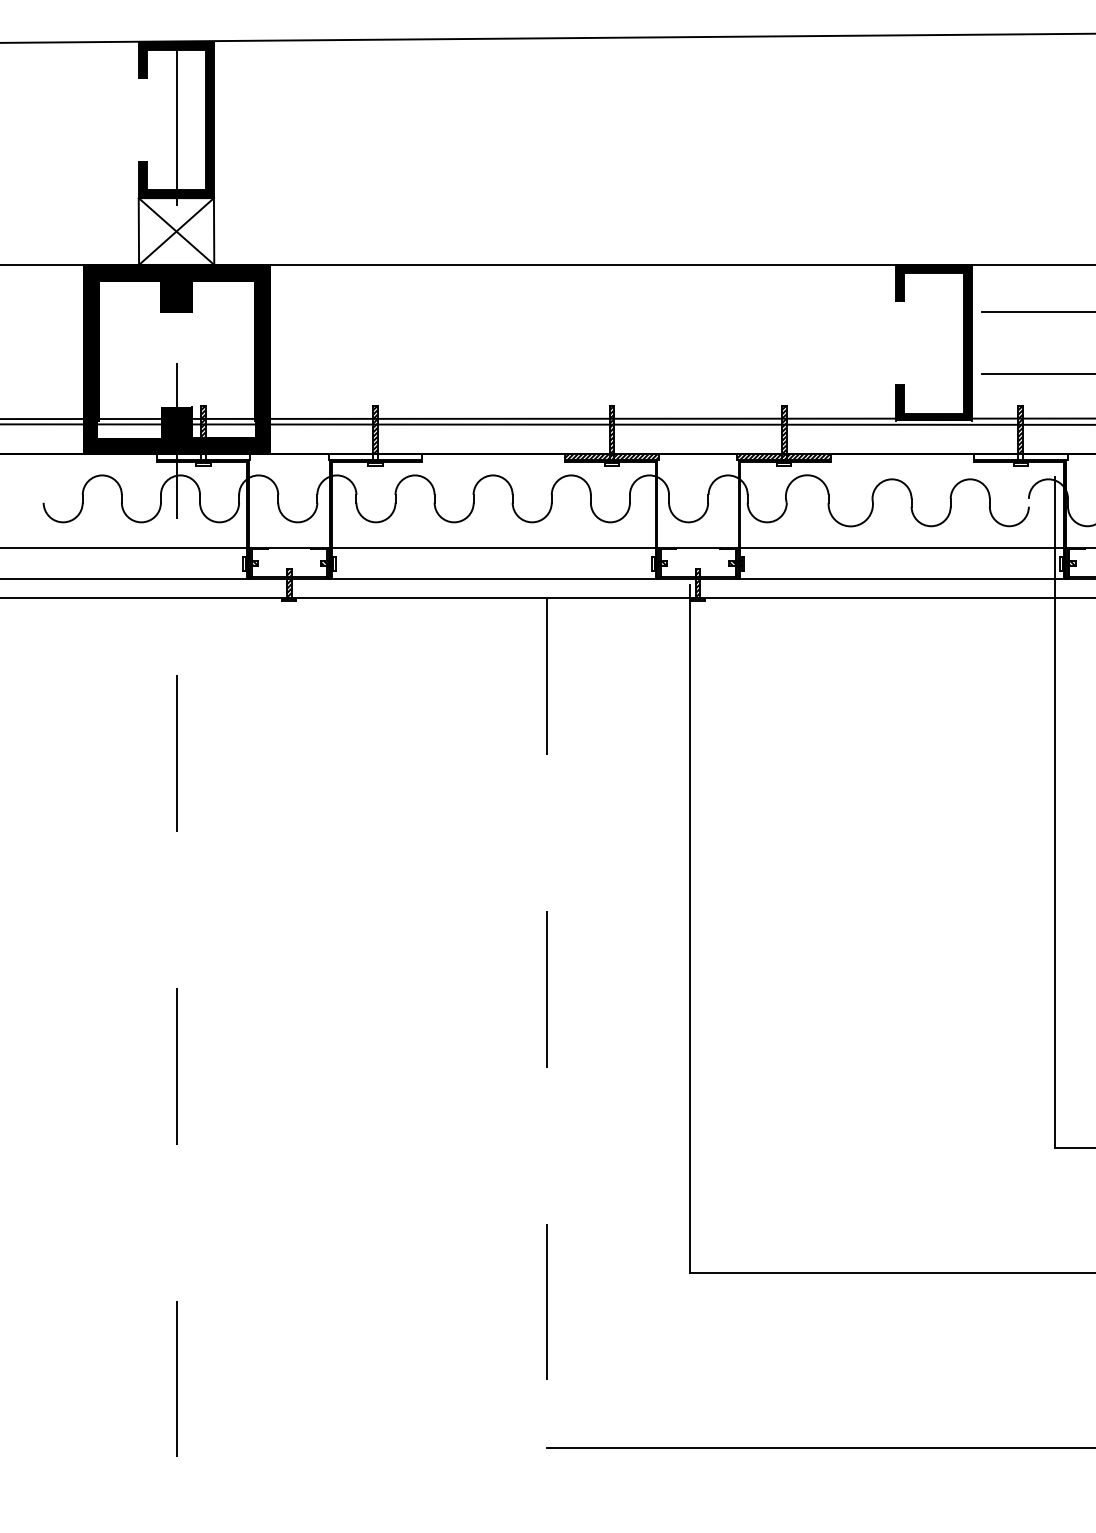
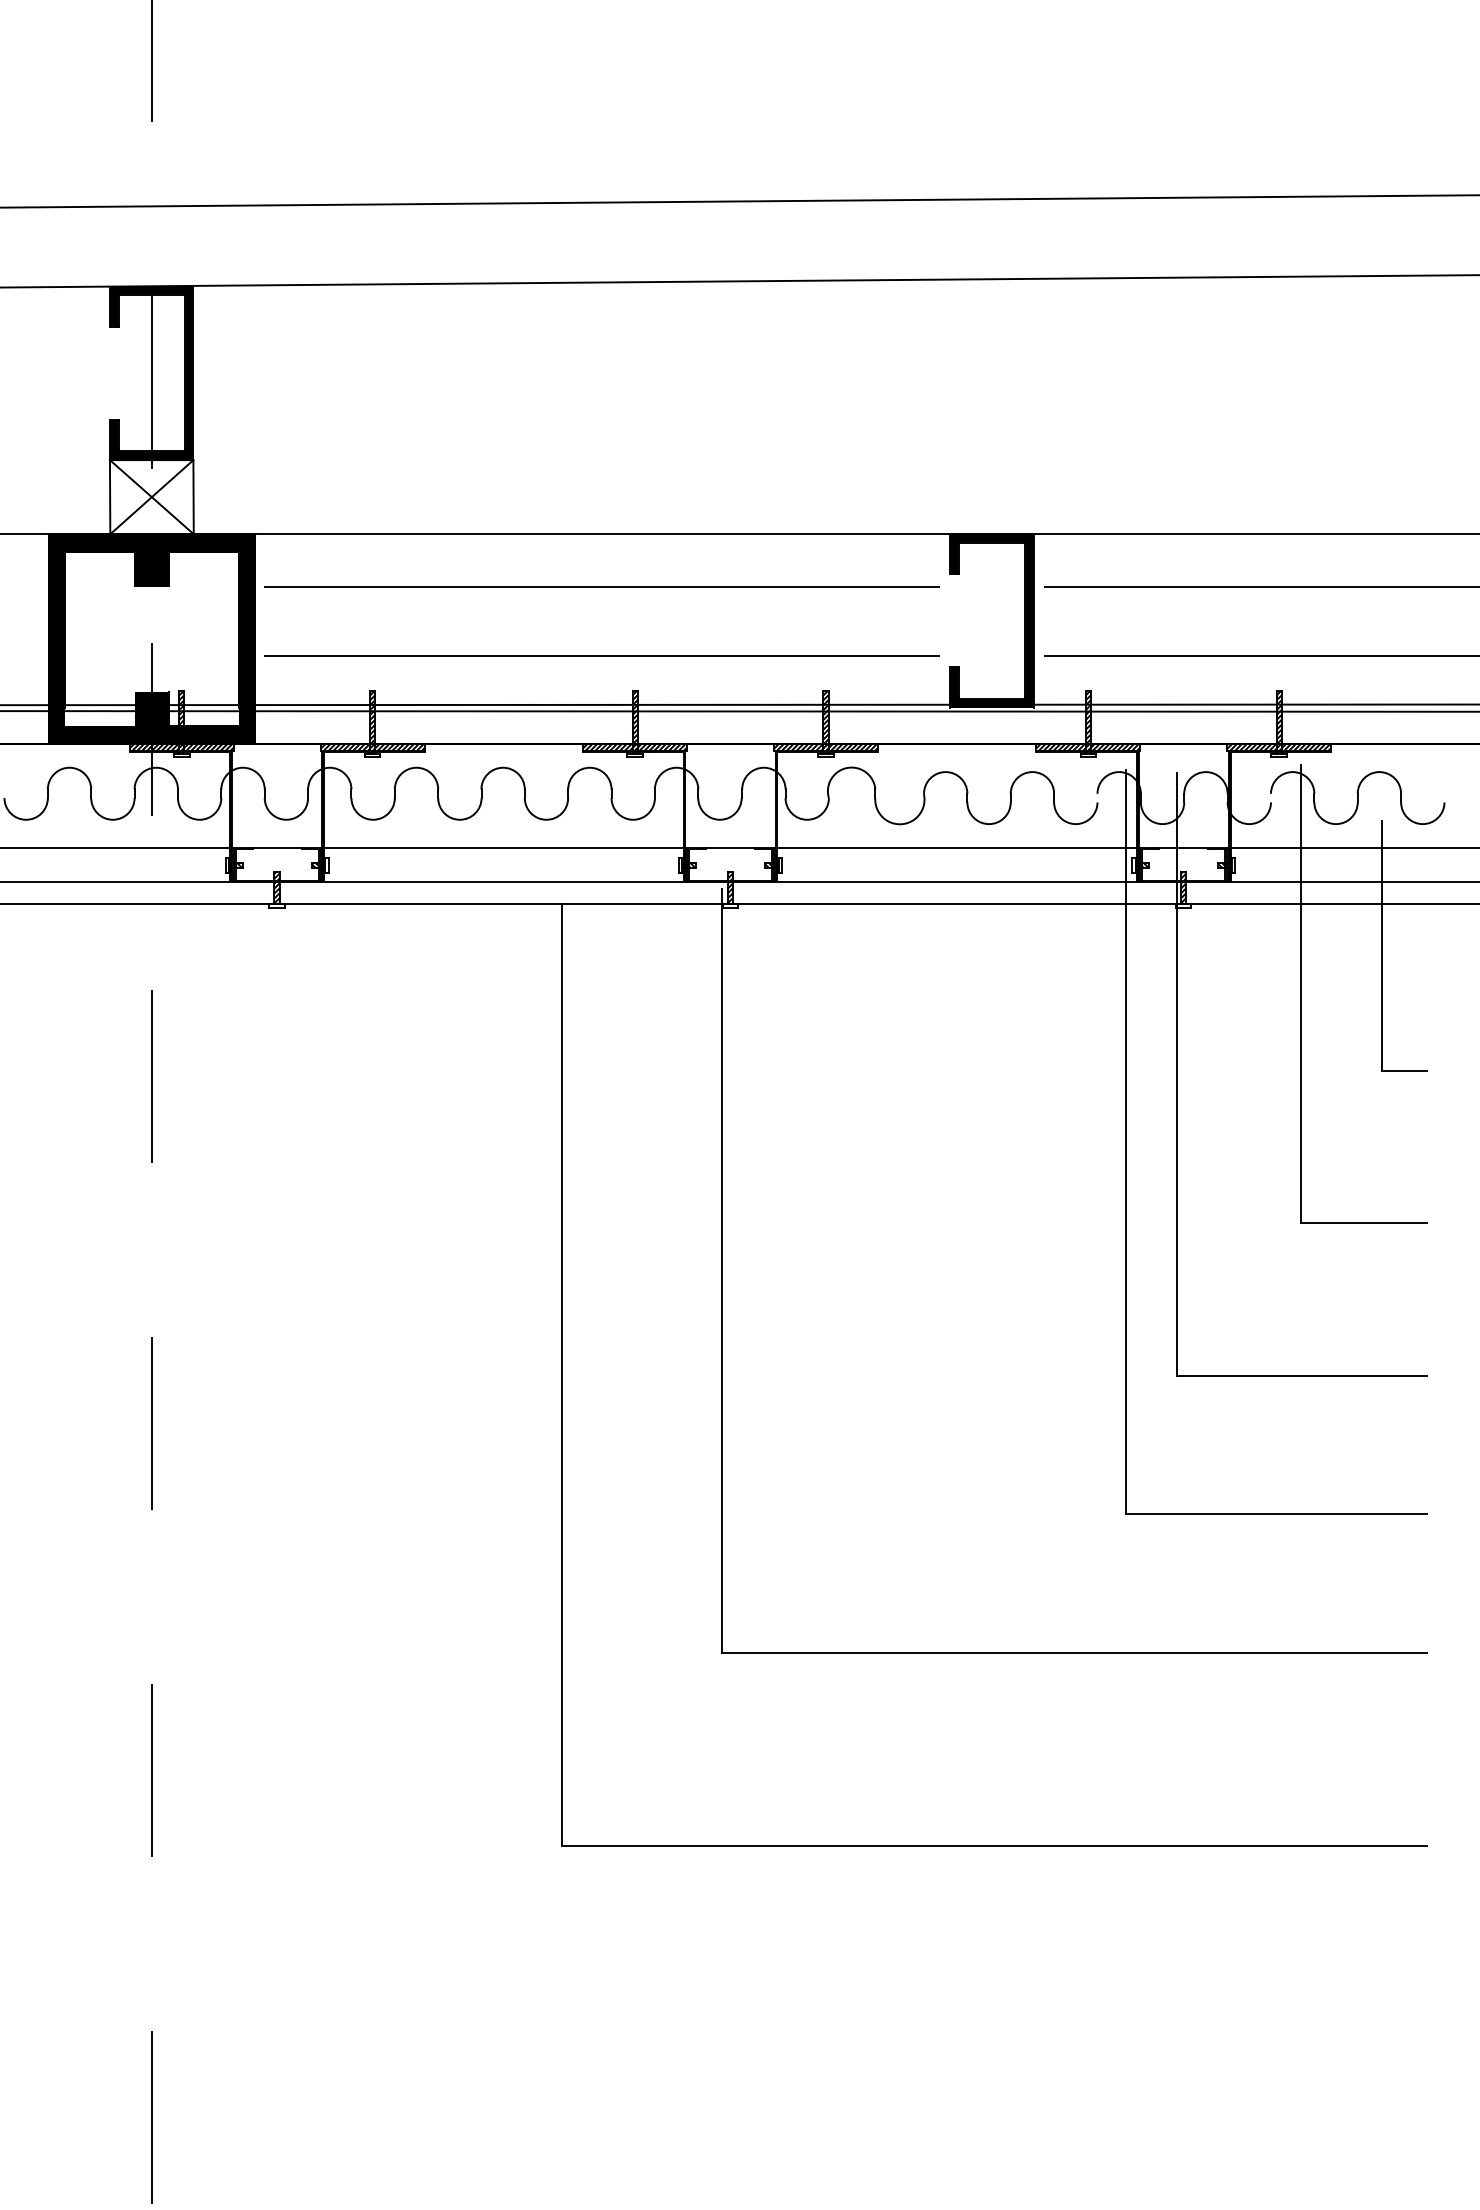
line: (581, 312) -> (601, 586), added
line: (581, 374) -> (601, 655), added
hatch: (203, 456) -> (181, 746), added
hatch: (375, 456) -> (372, 746), added
hatch: (1020, 456) -> (1088, 746), added
line: (546, 1023) -> (562, 1375), dashed -> solid

